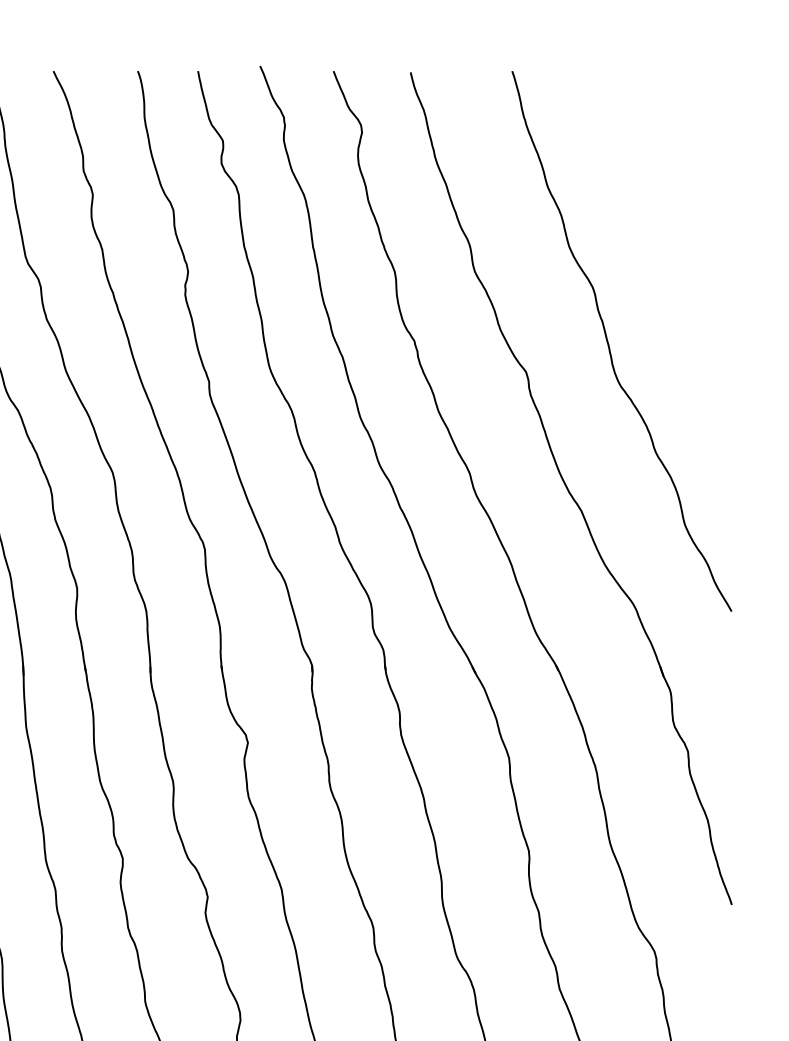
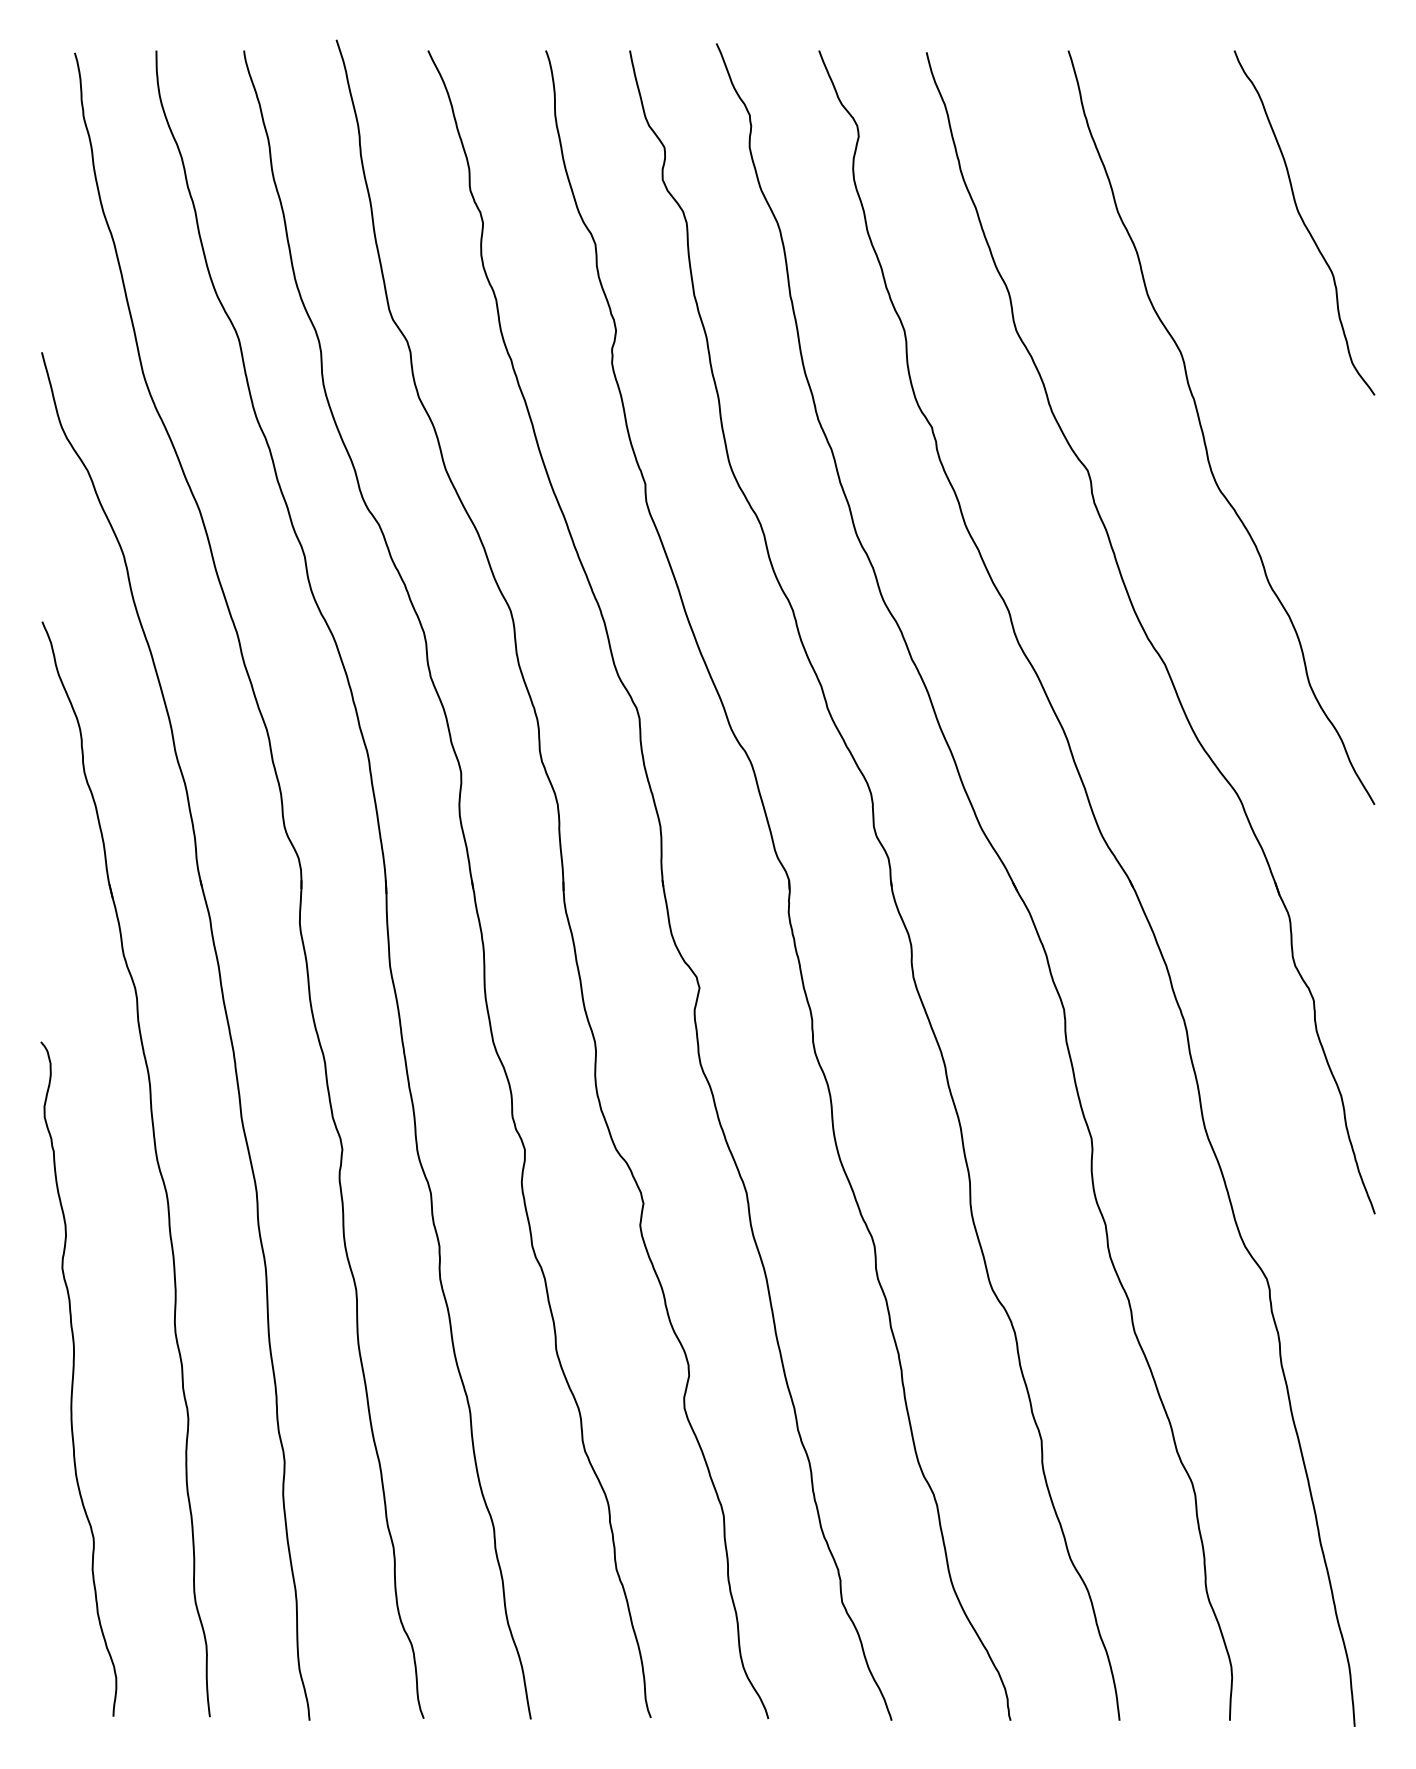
curve: (681, 194) -> (1304, 222), added

